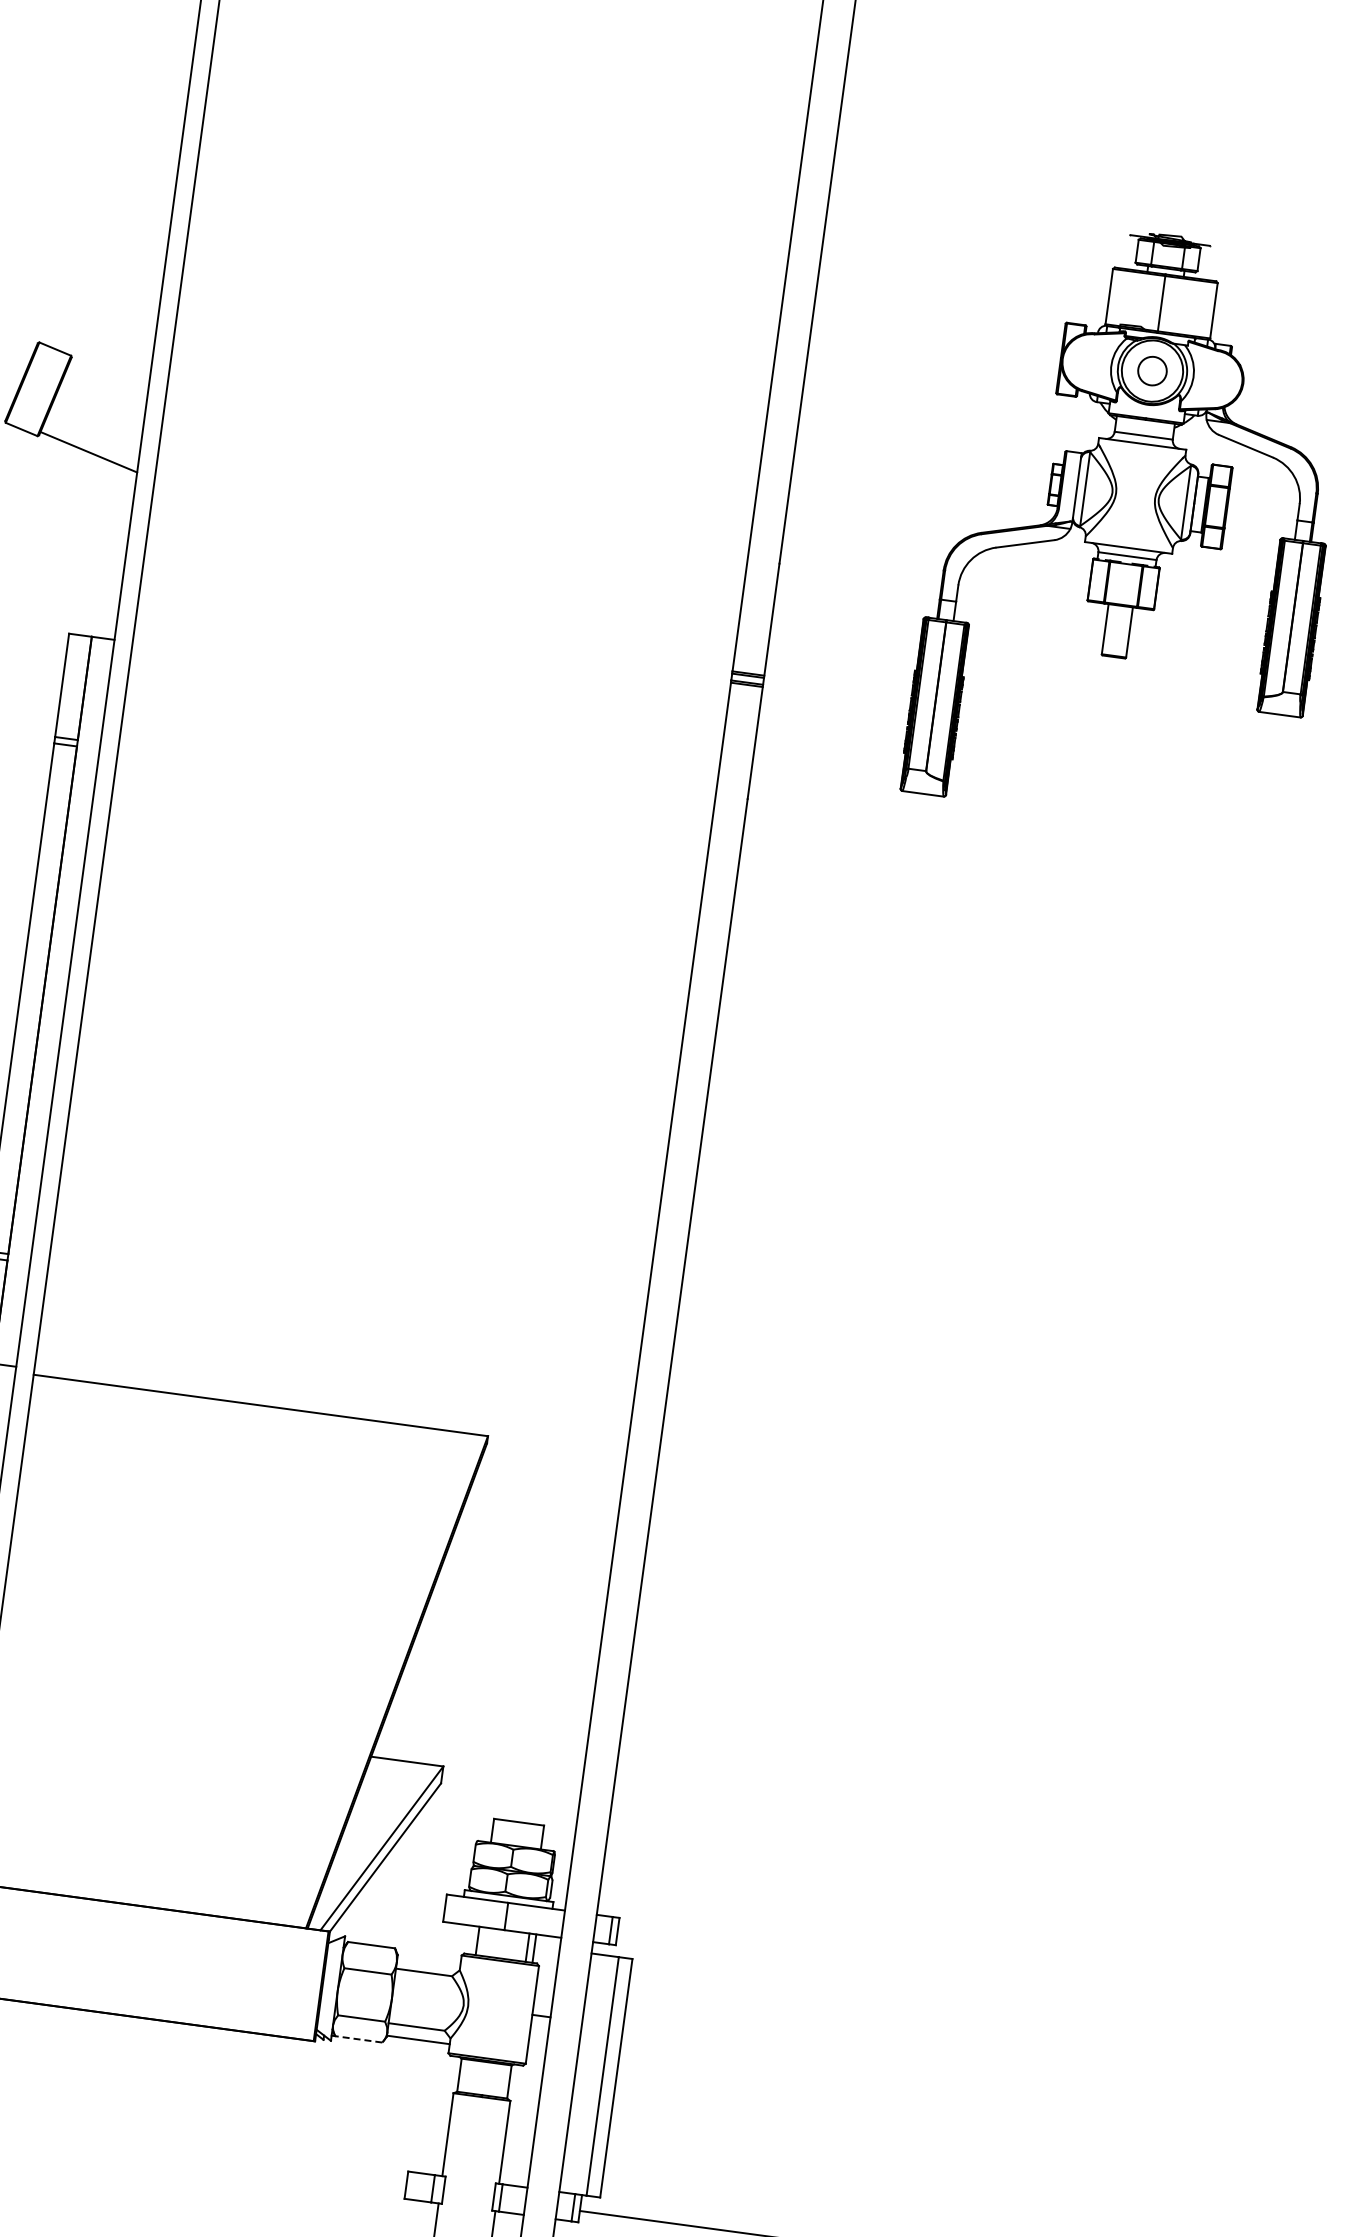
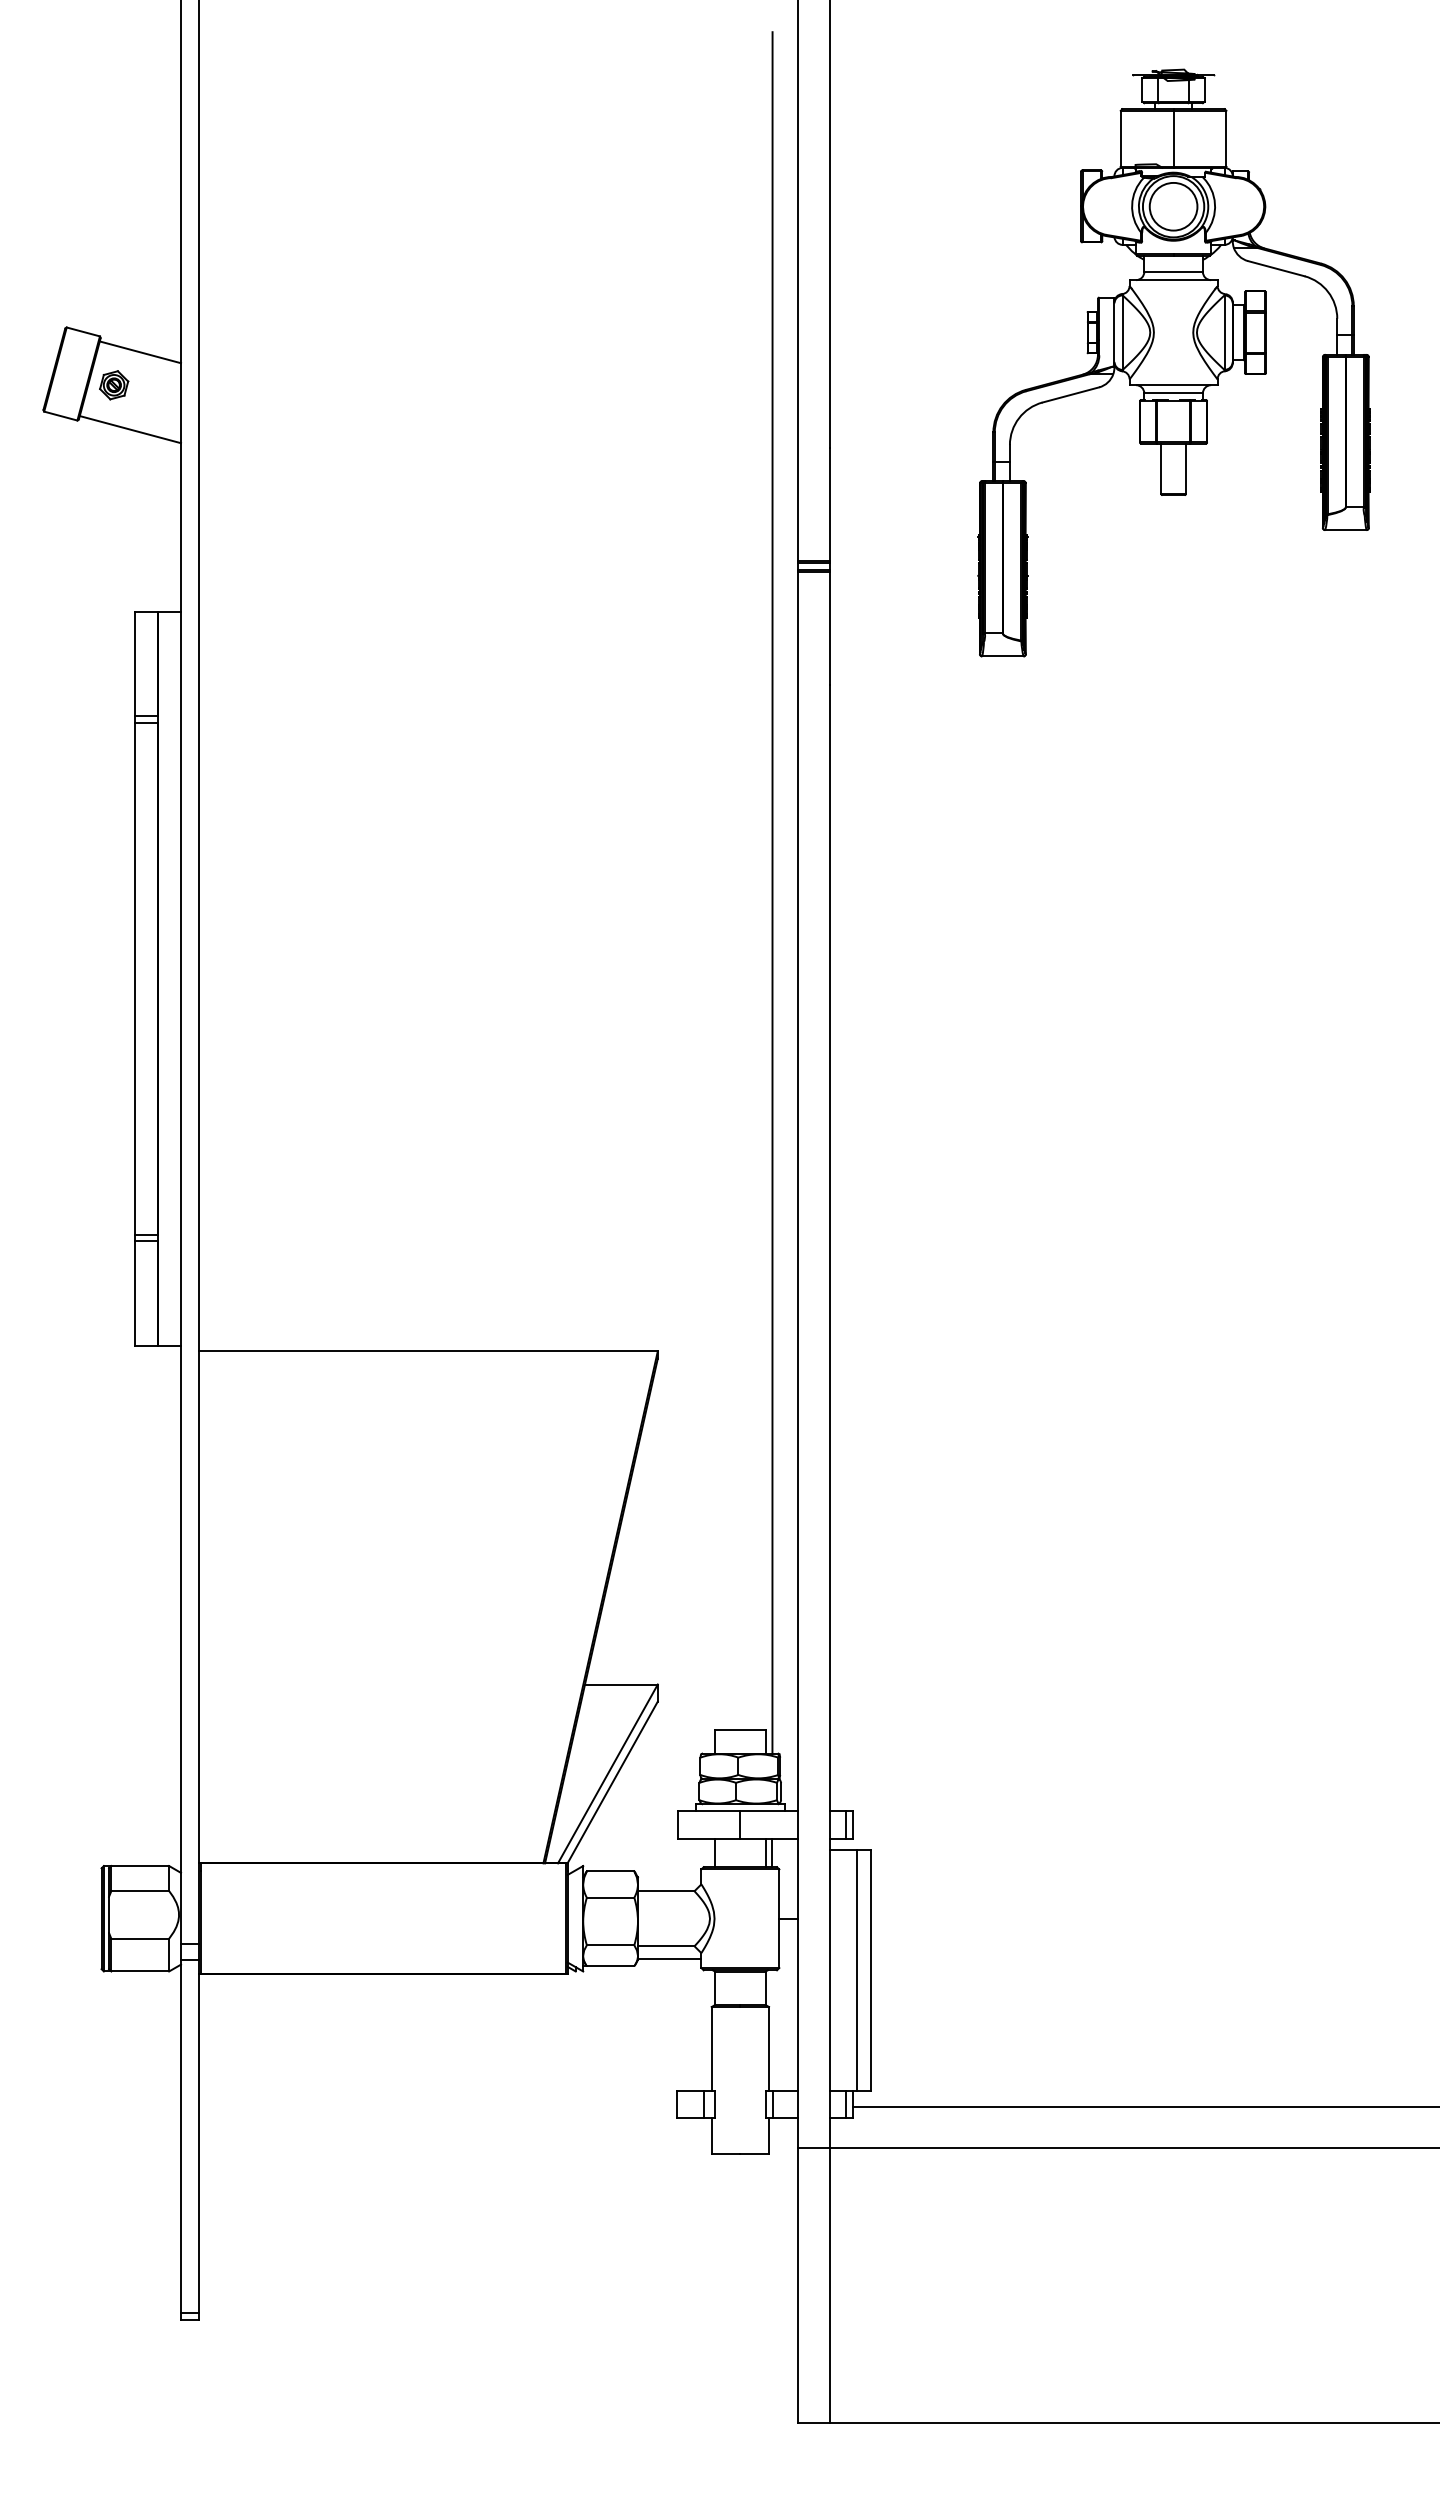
circle: (1152, 370) -> (1173, 206), size x1.67
line: (109, 377) -> (140, 352), added
part: (78, 406) -> (114, 385), added
line: (663, 996) -> (772, 892), added
line: (358, 2039) -> (610, 1966), dashed -> solid

